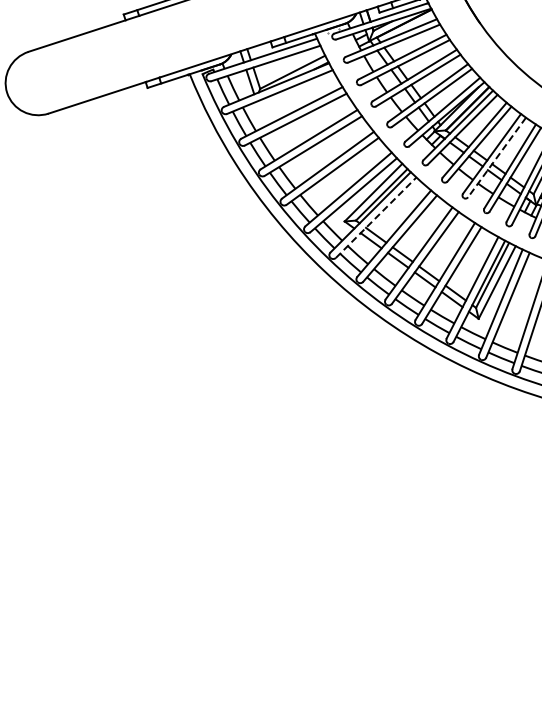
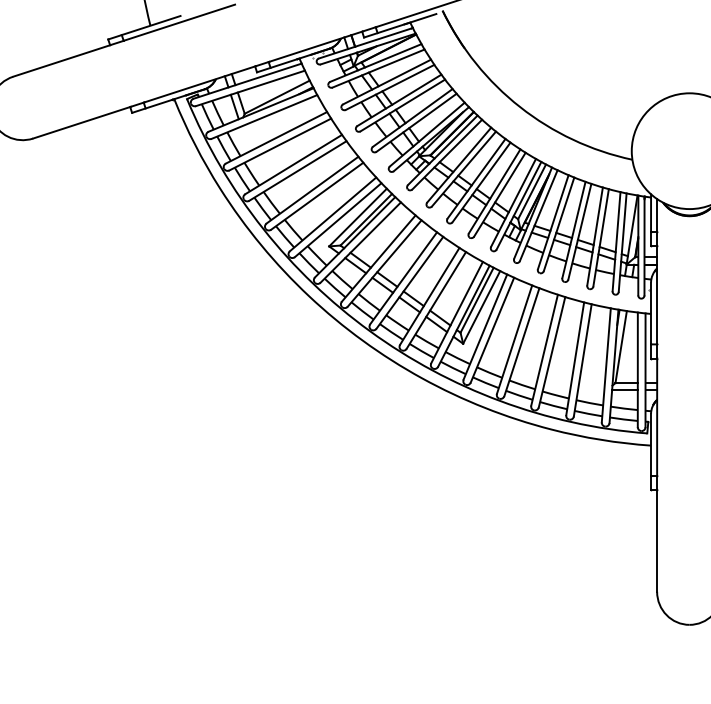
line: (497, 157) -> (481, 182), dashed -> solid
line: (376, 217) -> (360, 242), dashed -> solid

